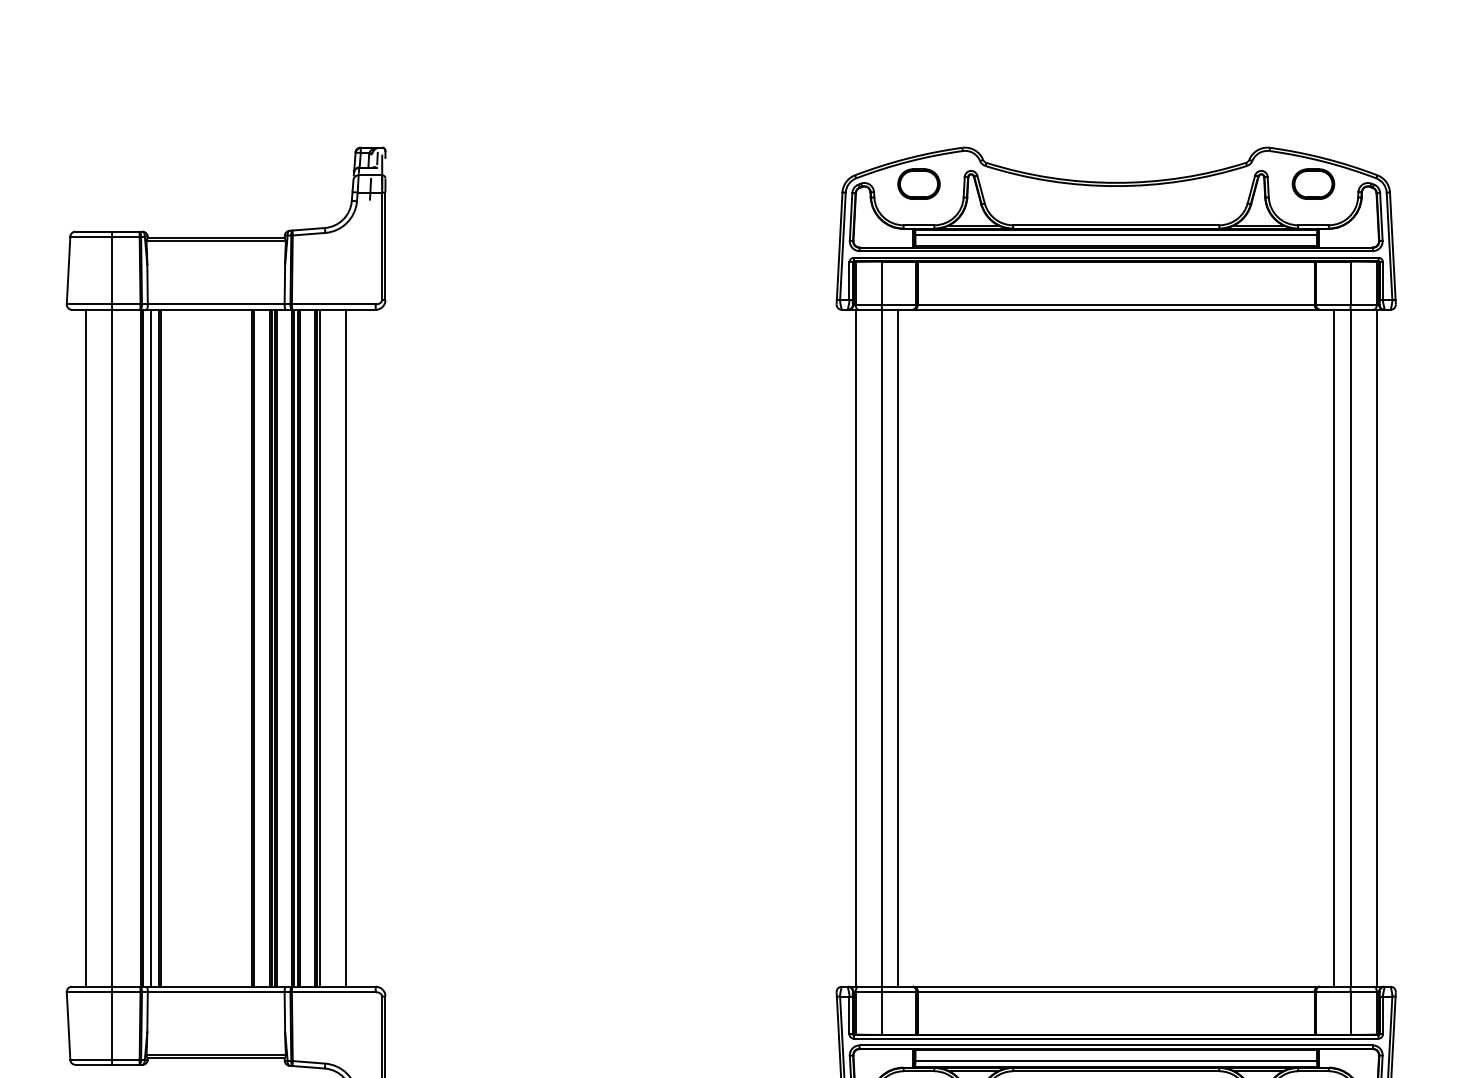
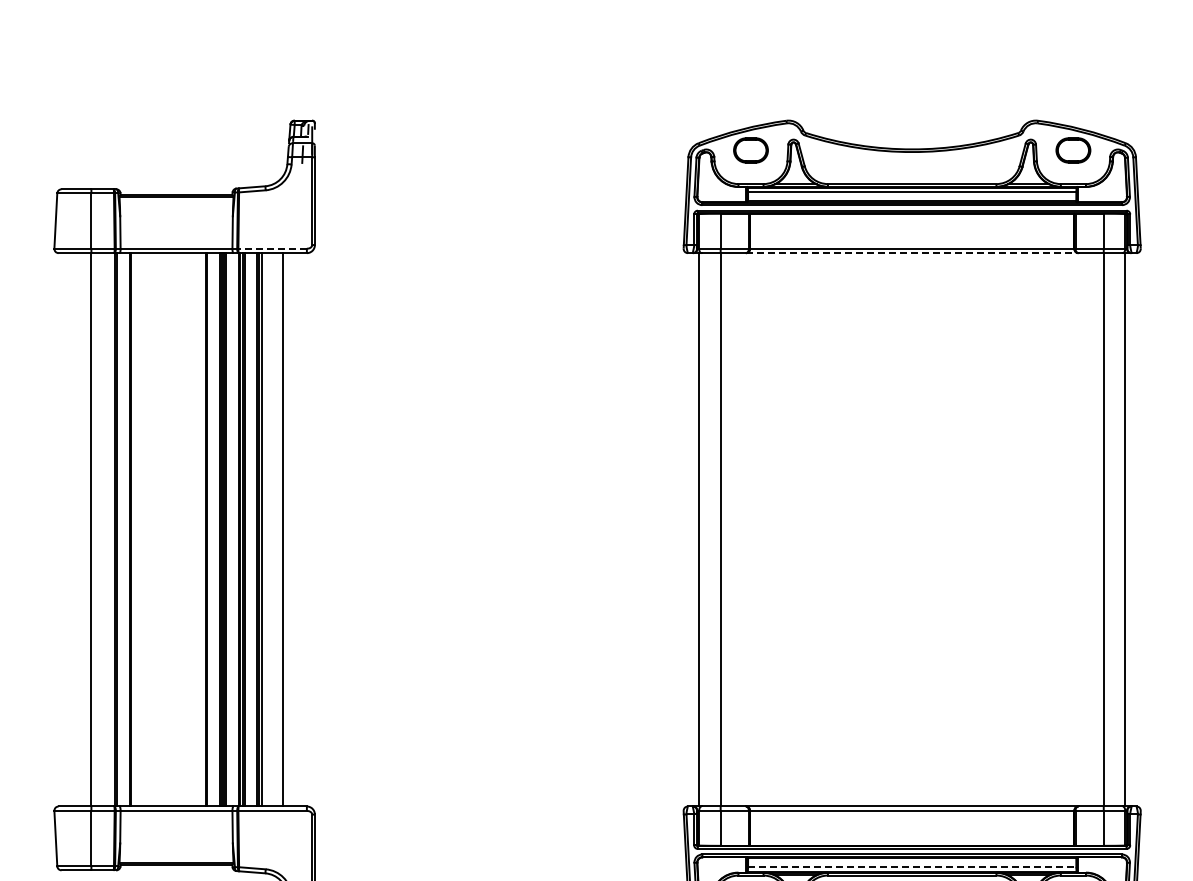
line: (333, 304) -> (272, 248), solid -> dashed
line: (1116, 310) -> (912, 253), solid -> dashed
line: (86, 647) -> (70, 529), removed
line: (151, 647) -> (123, 529), removed
line: (897, 647) -> (733, 529), removed
line: (1334, 647) -> (1090, 529), removed
line: (1116, 1061) -> (912, 867), solid -> dashed

